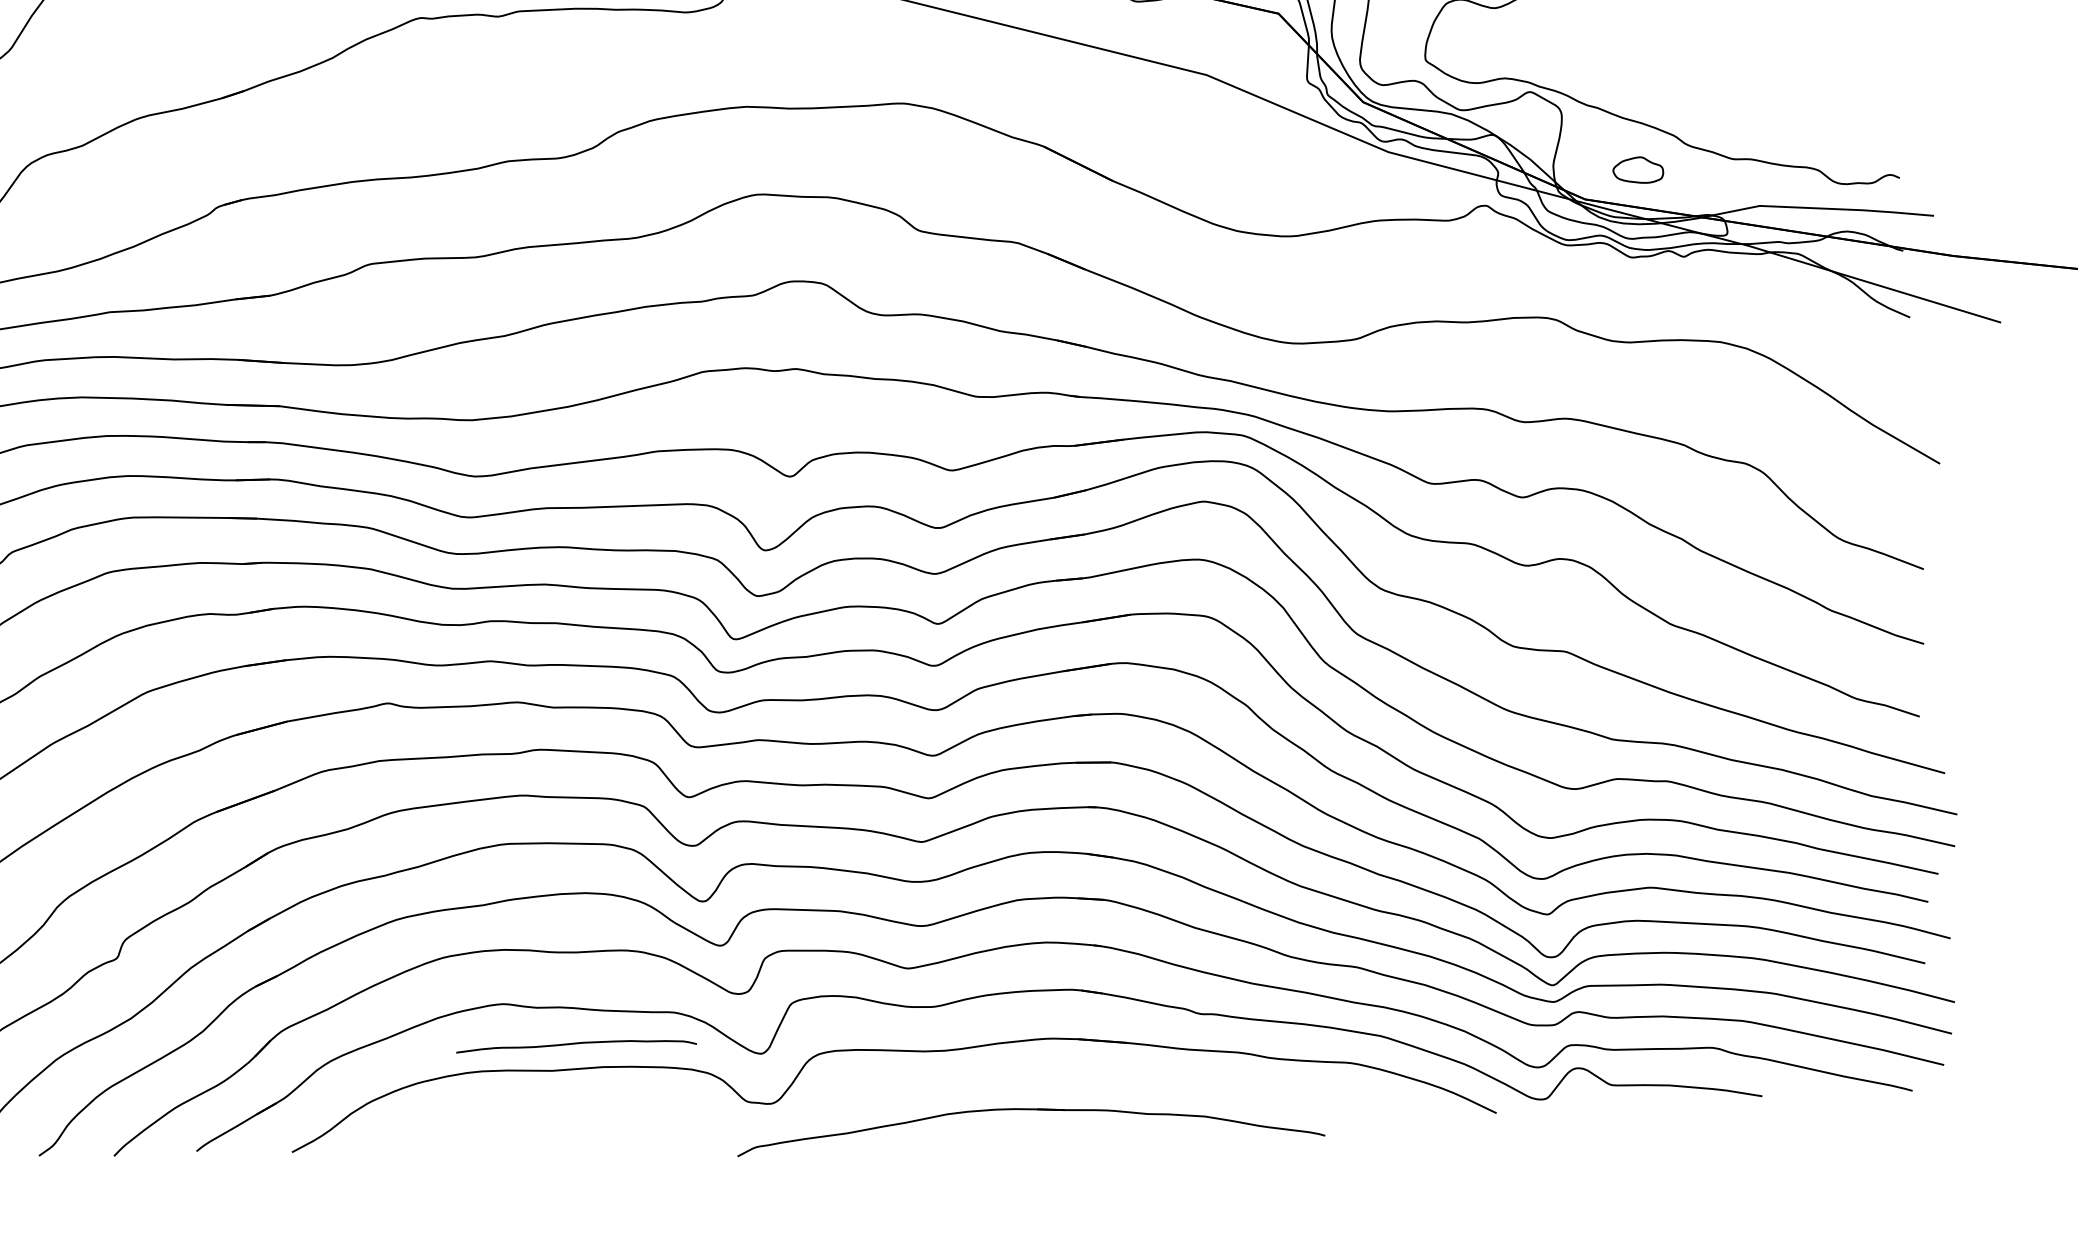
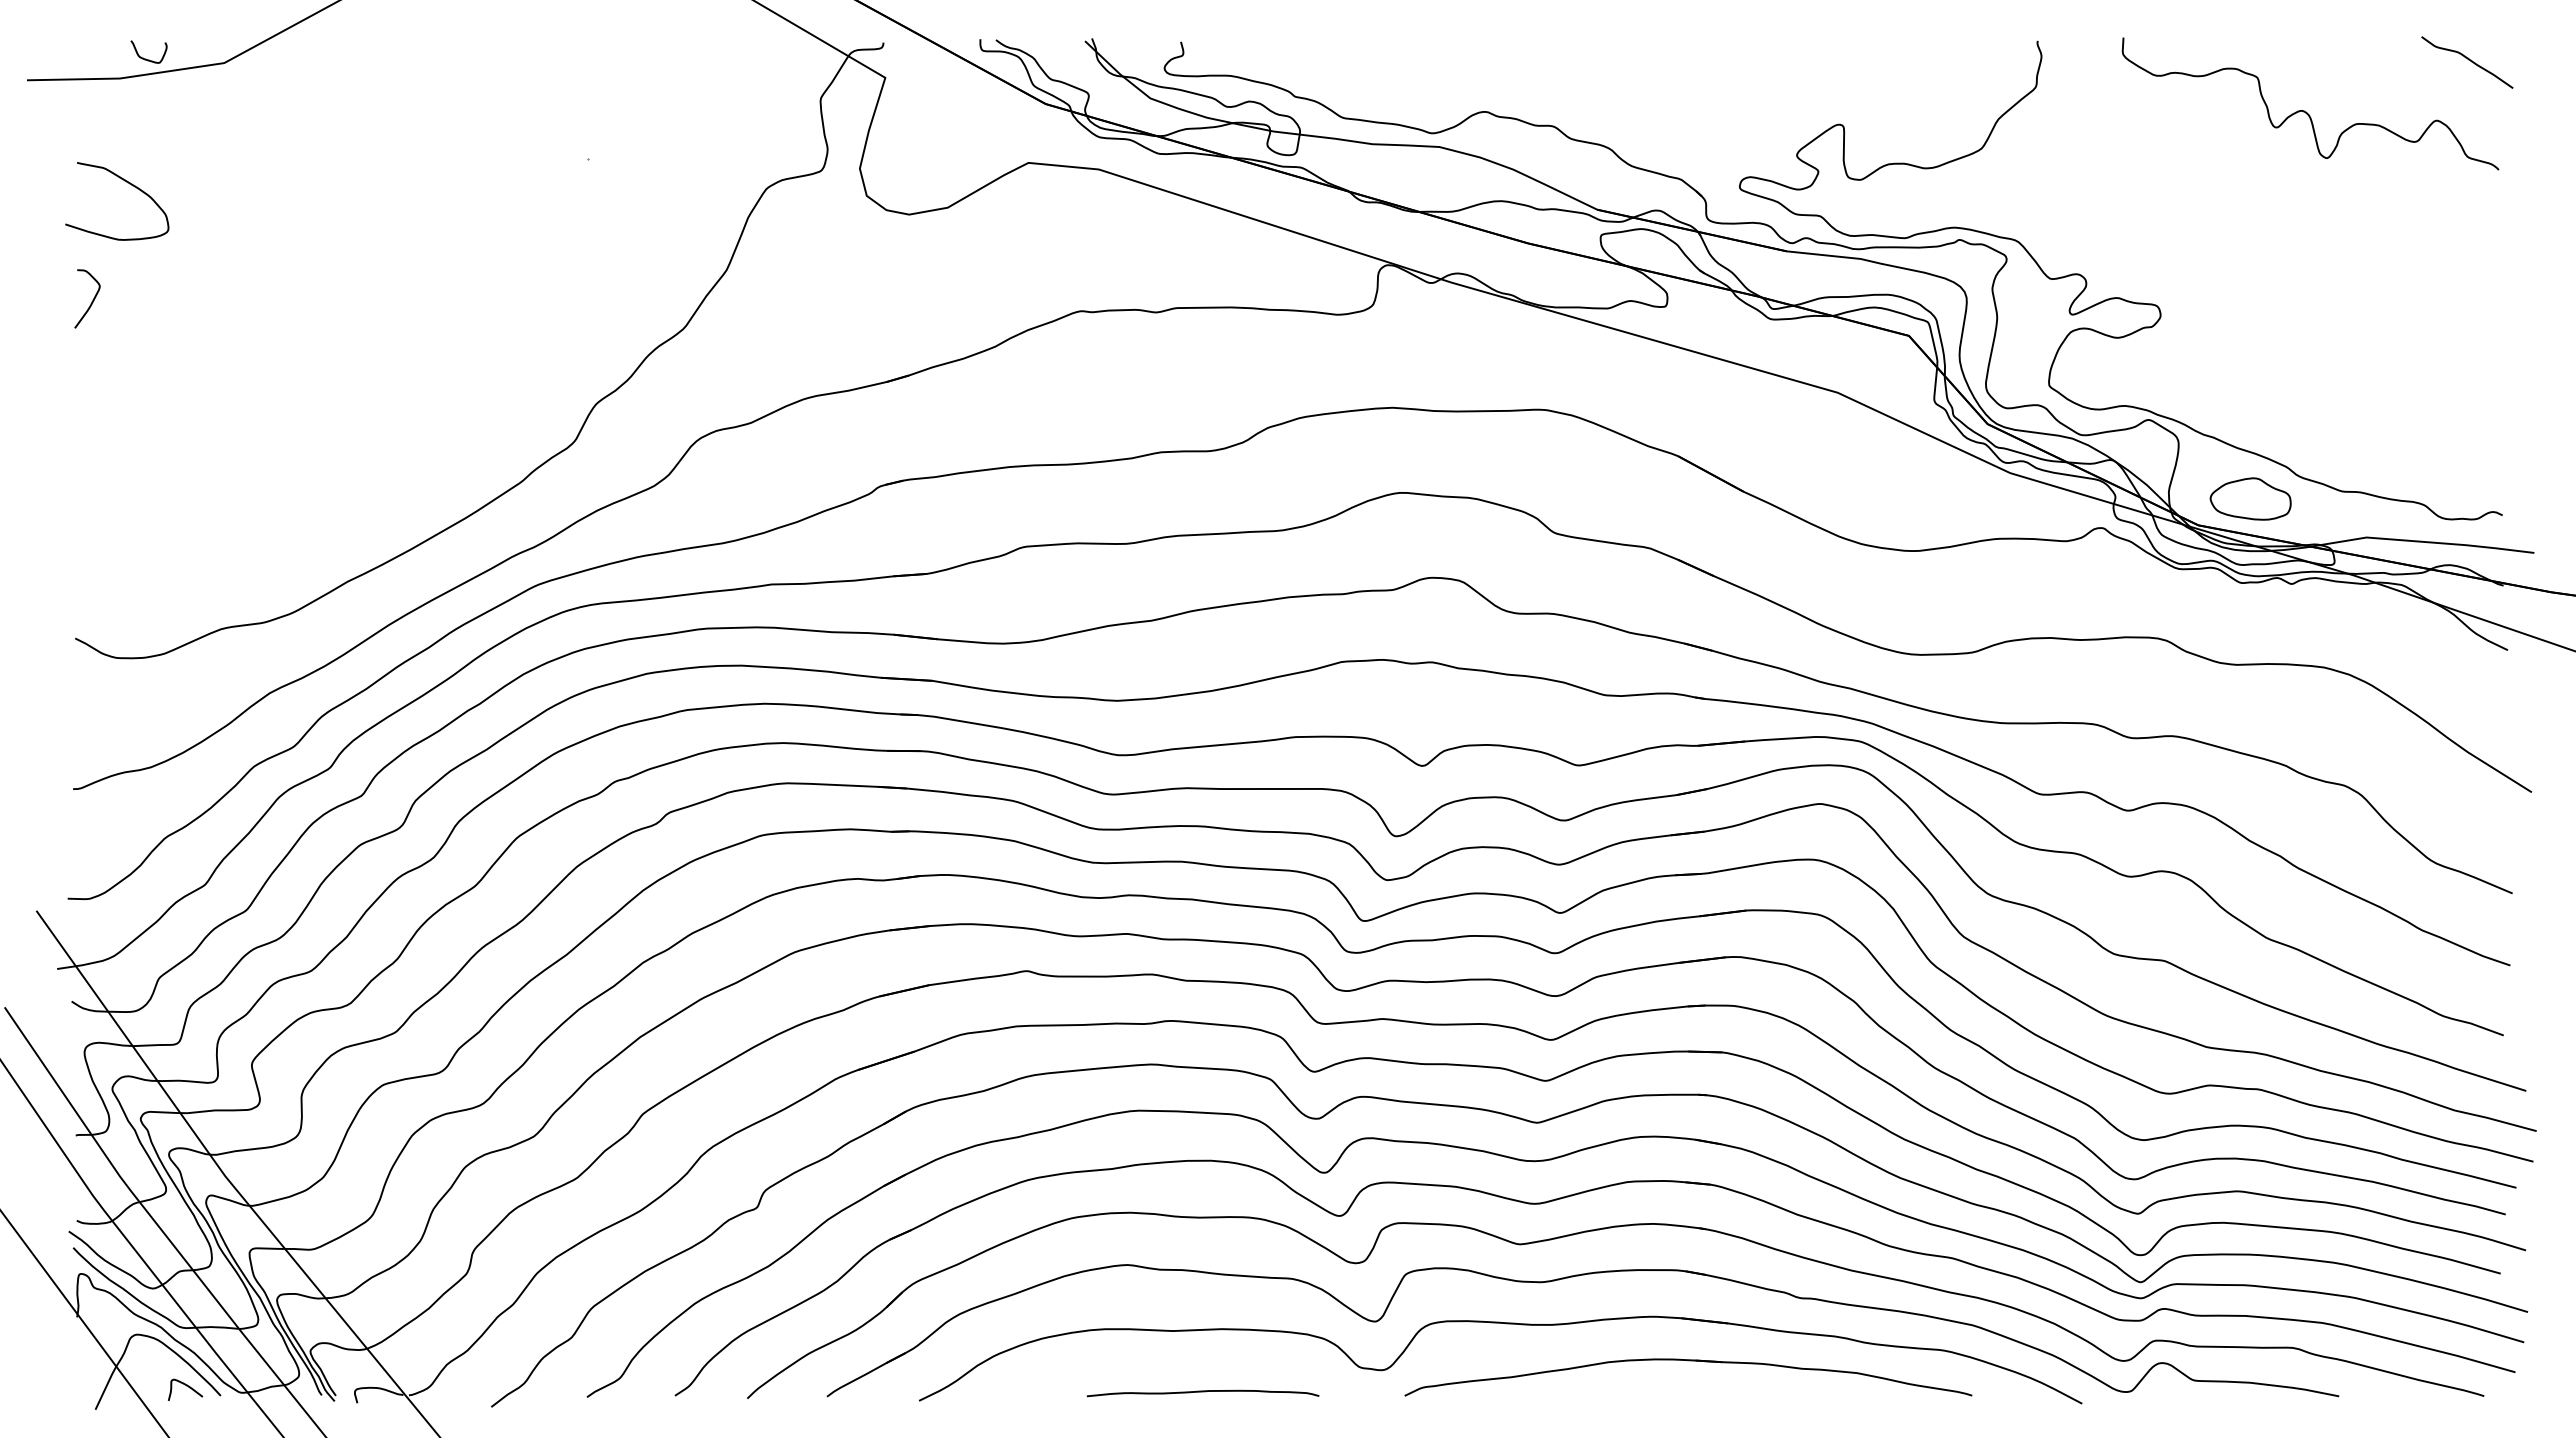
part: (1638, 169) -> (2250, 498), size x1.67
curve: (575, 1044) -> (1202, 1392), moved
part: (1030, 1110) -> (1688, 1361), moved

